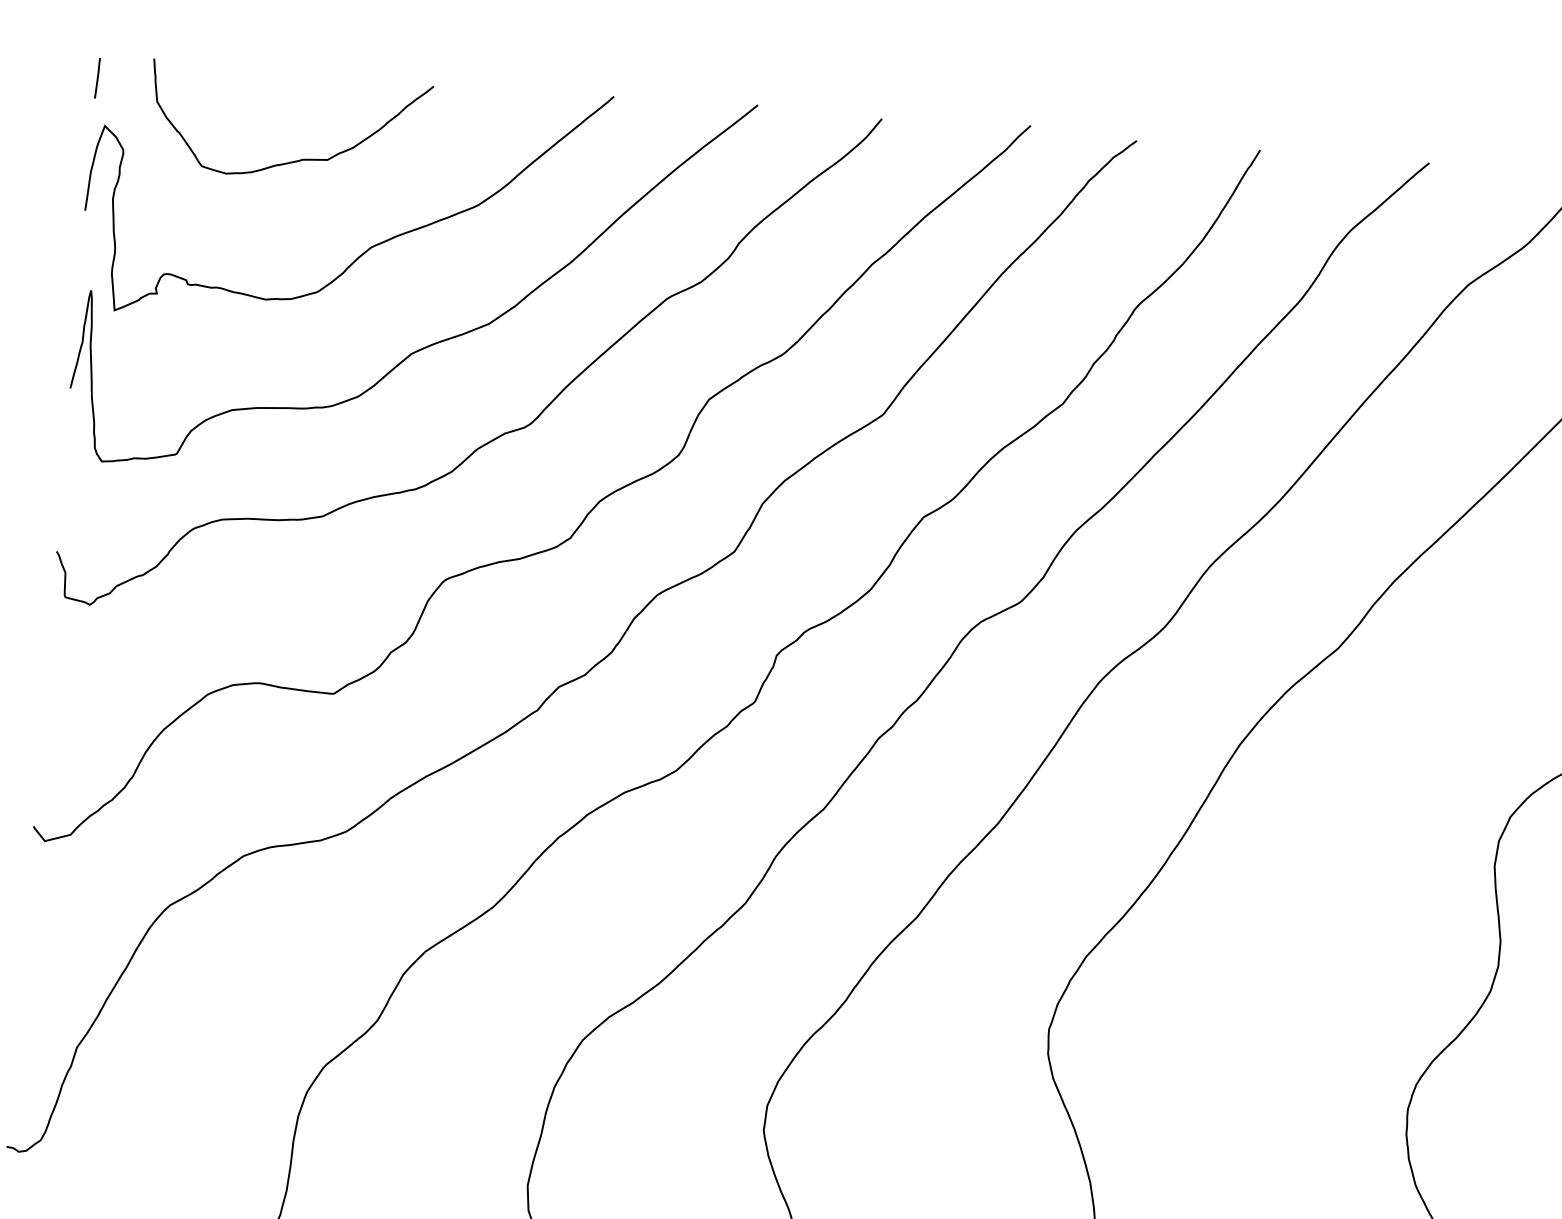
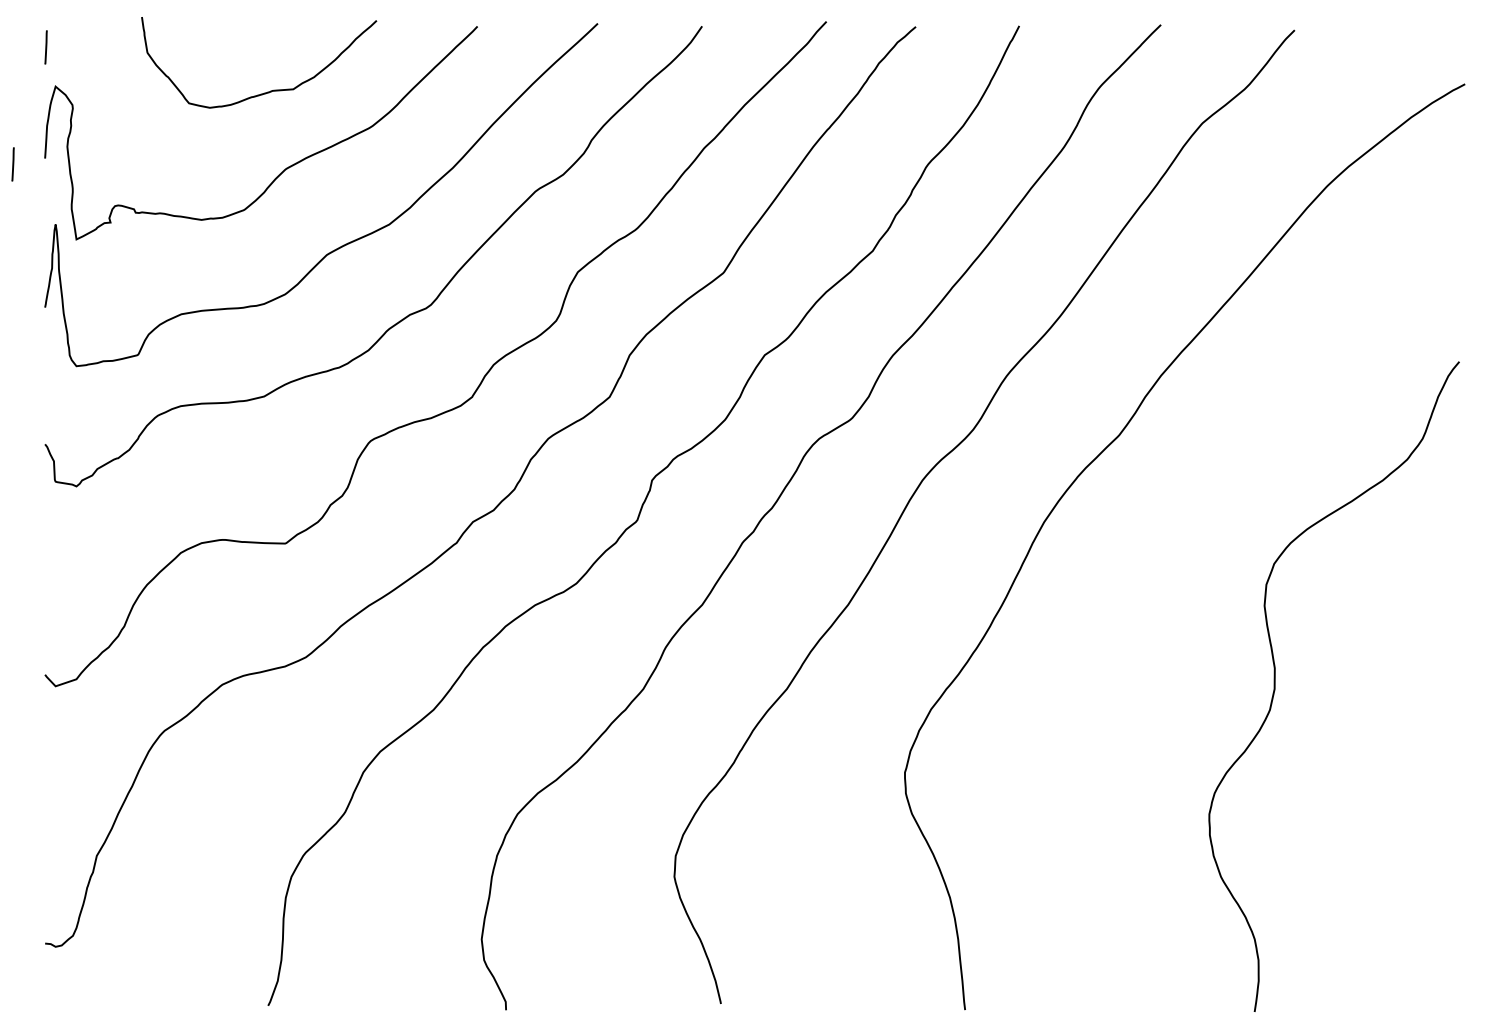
curve: (300, 159) -> (270, 90), moved
line: (45, 214) -> (12, 164), added

